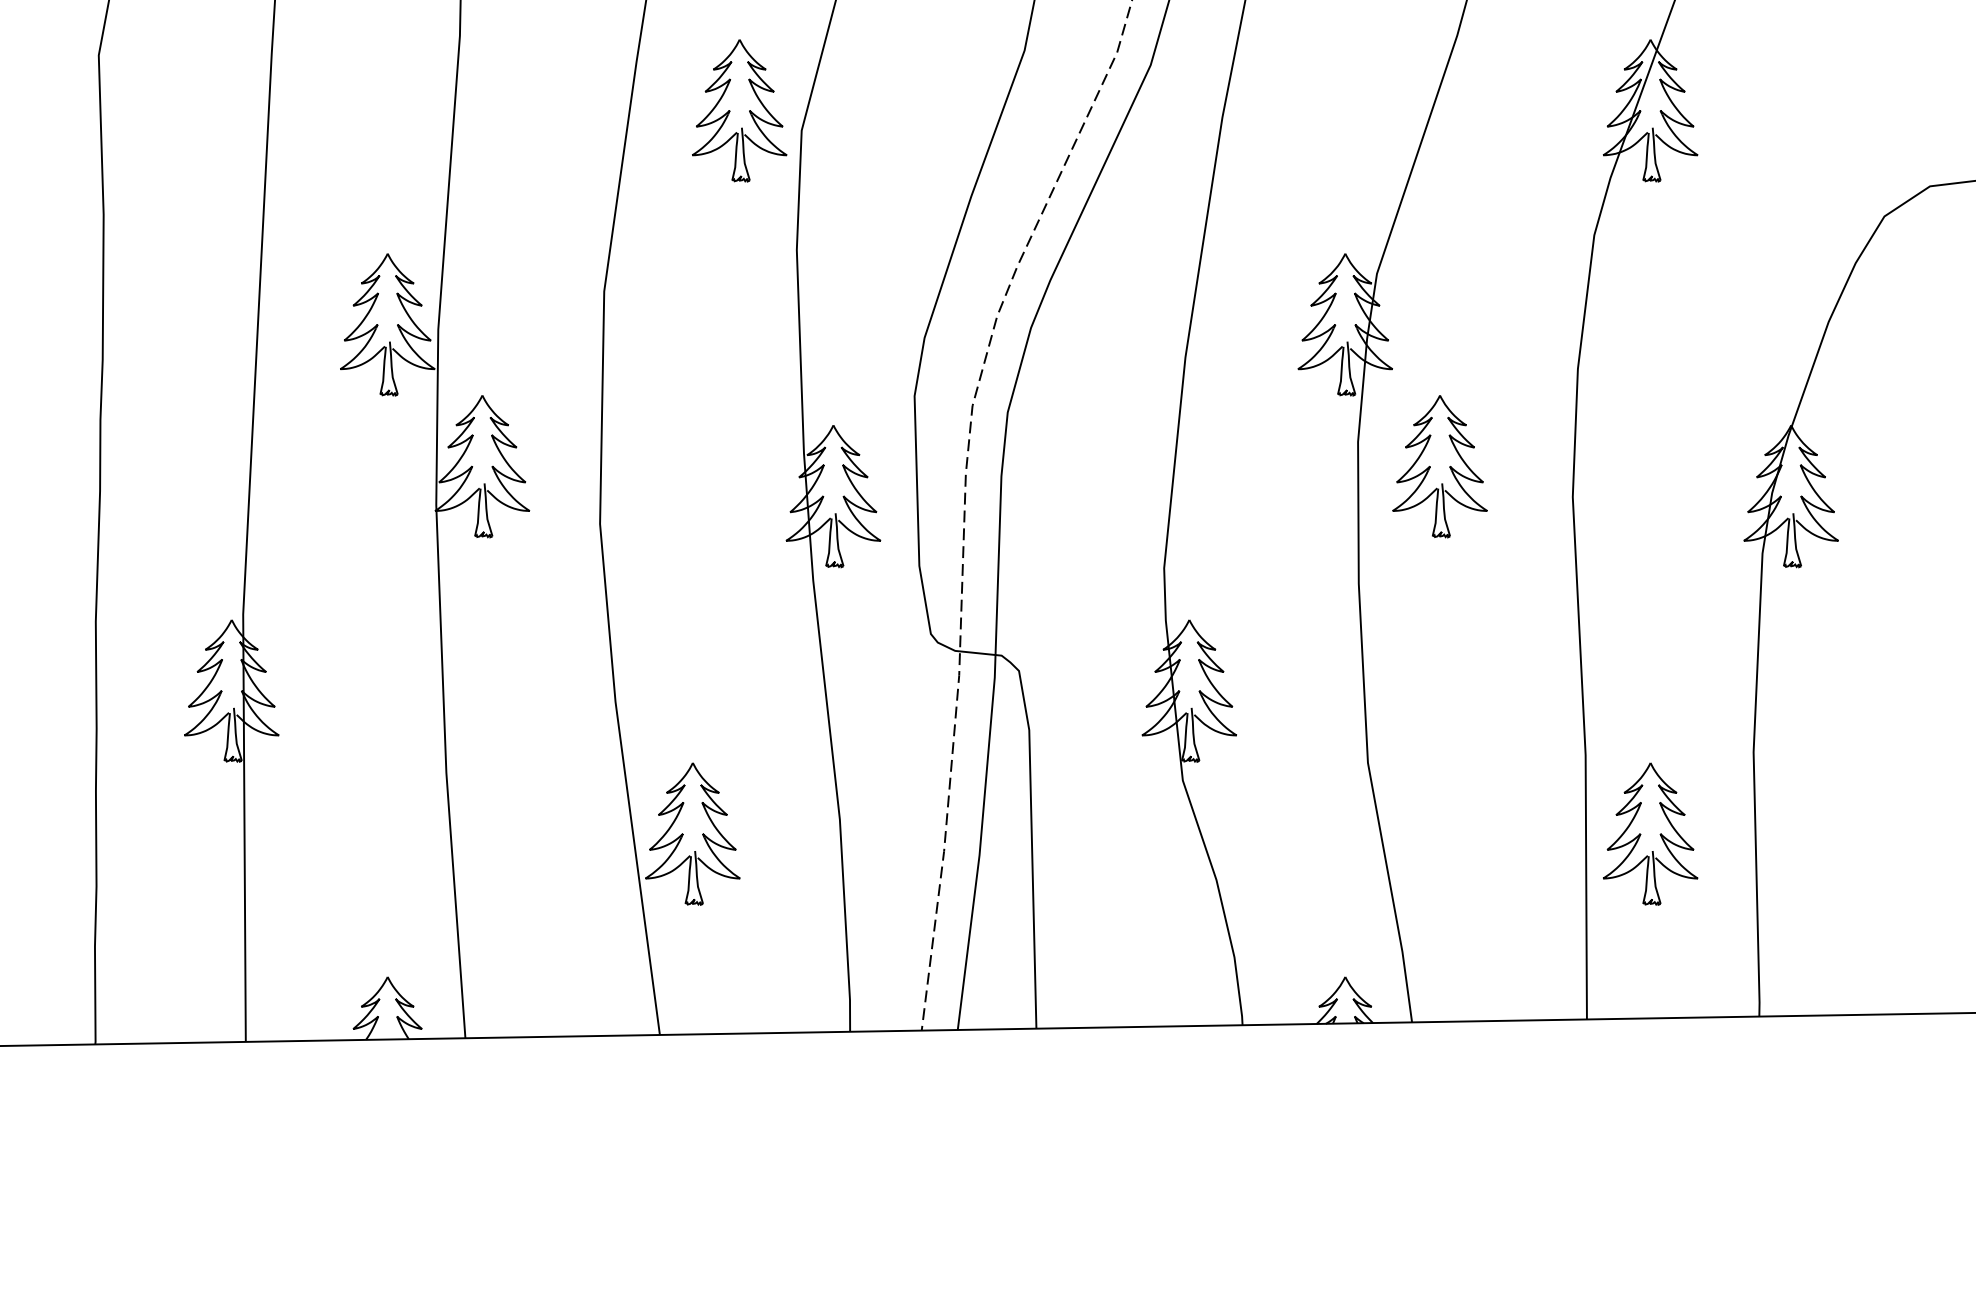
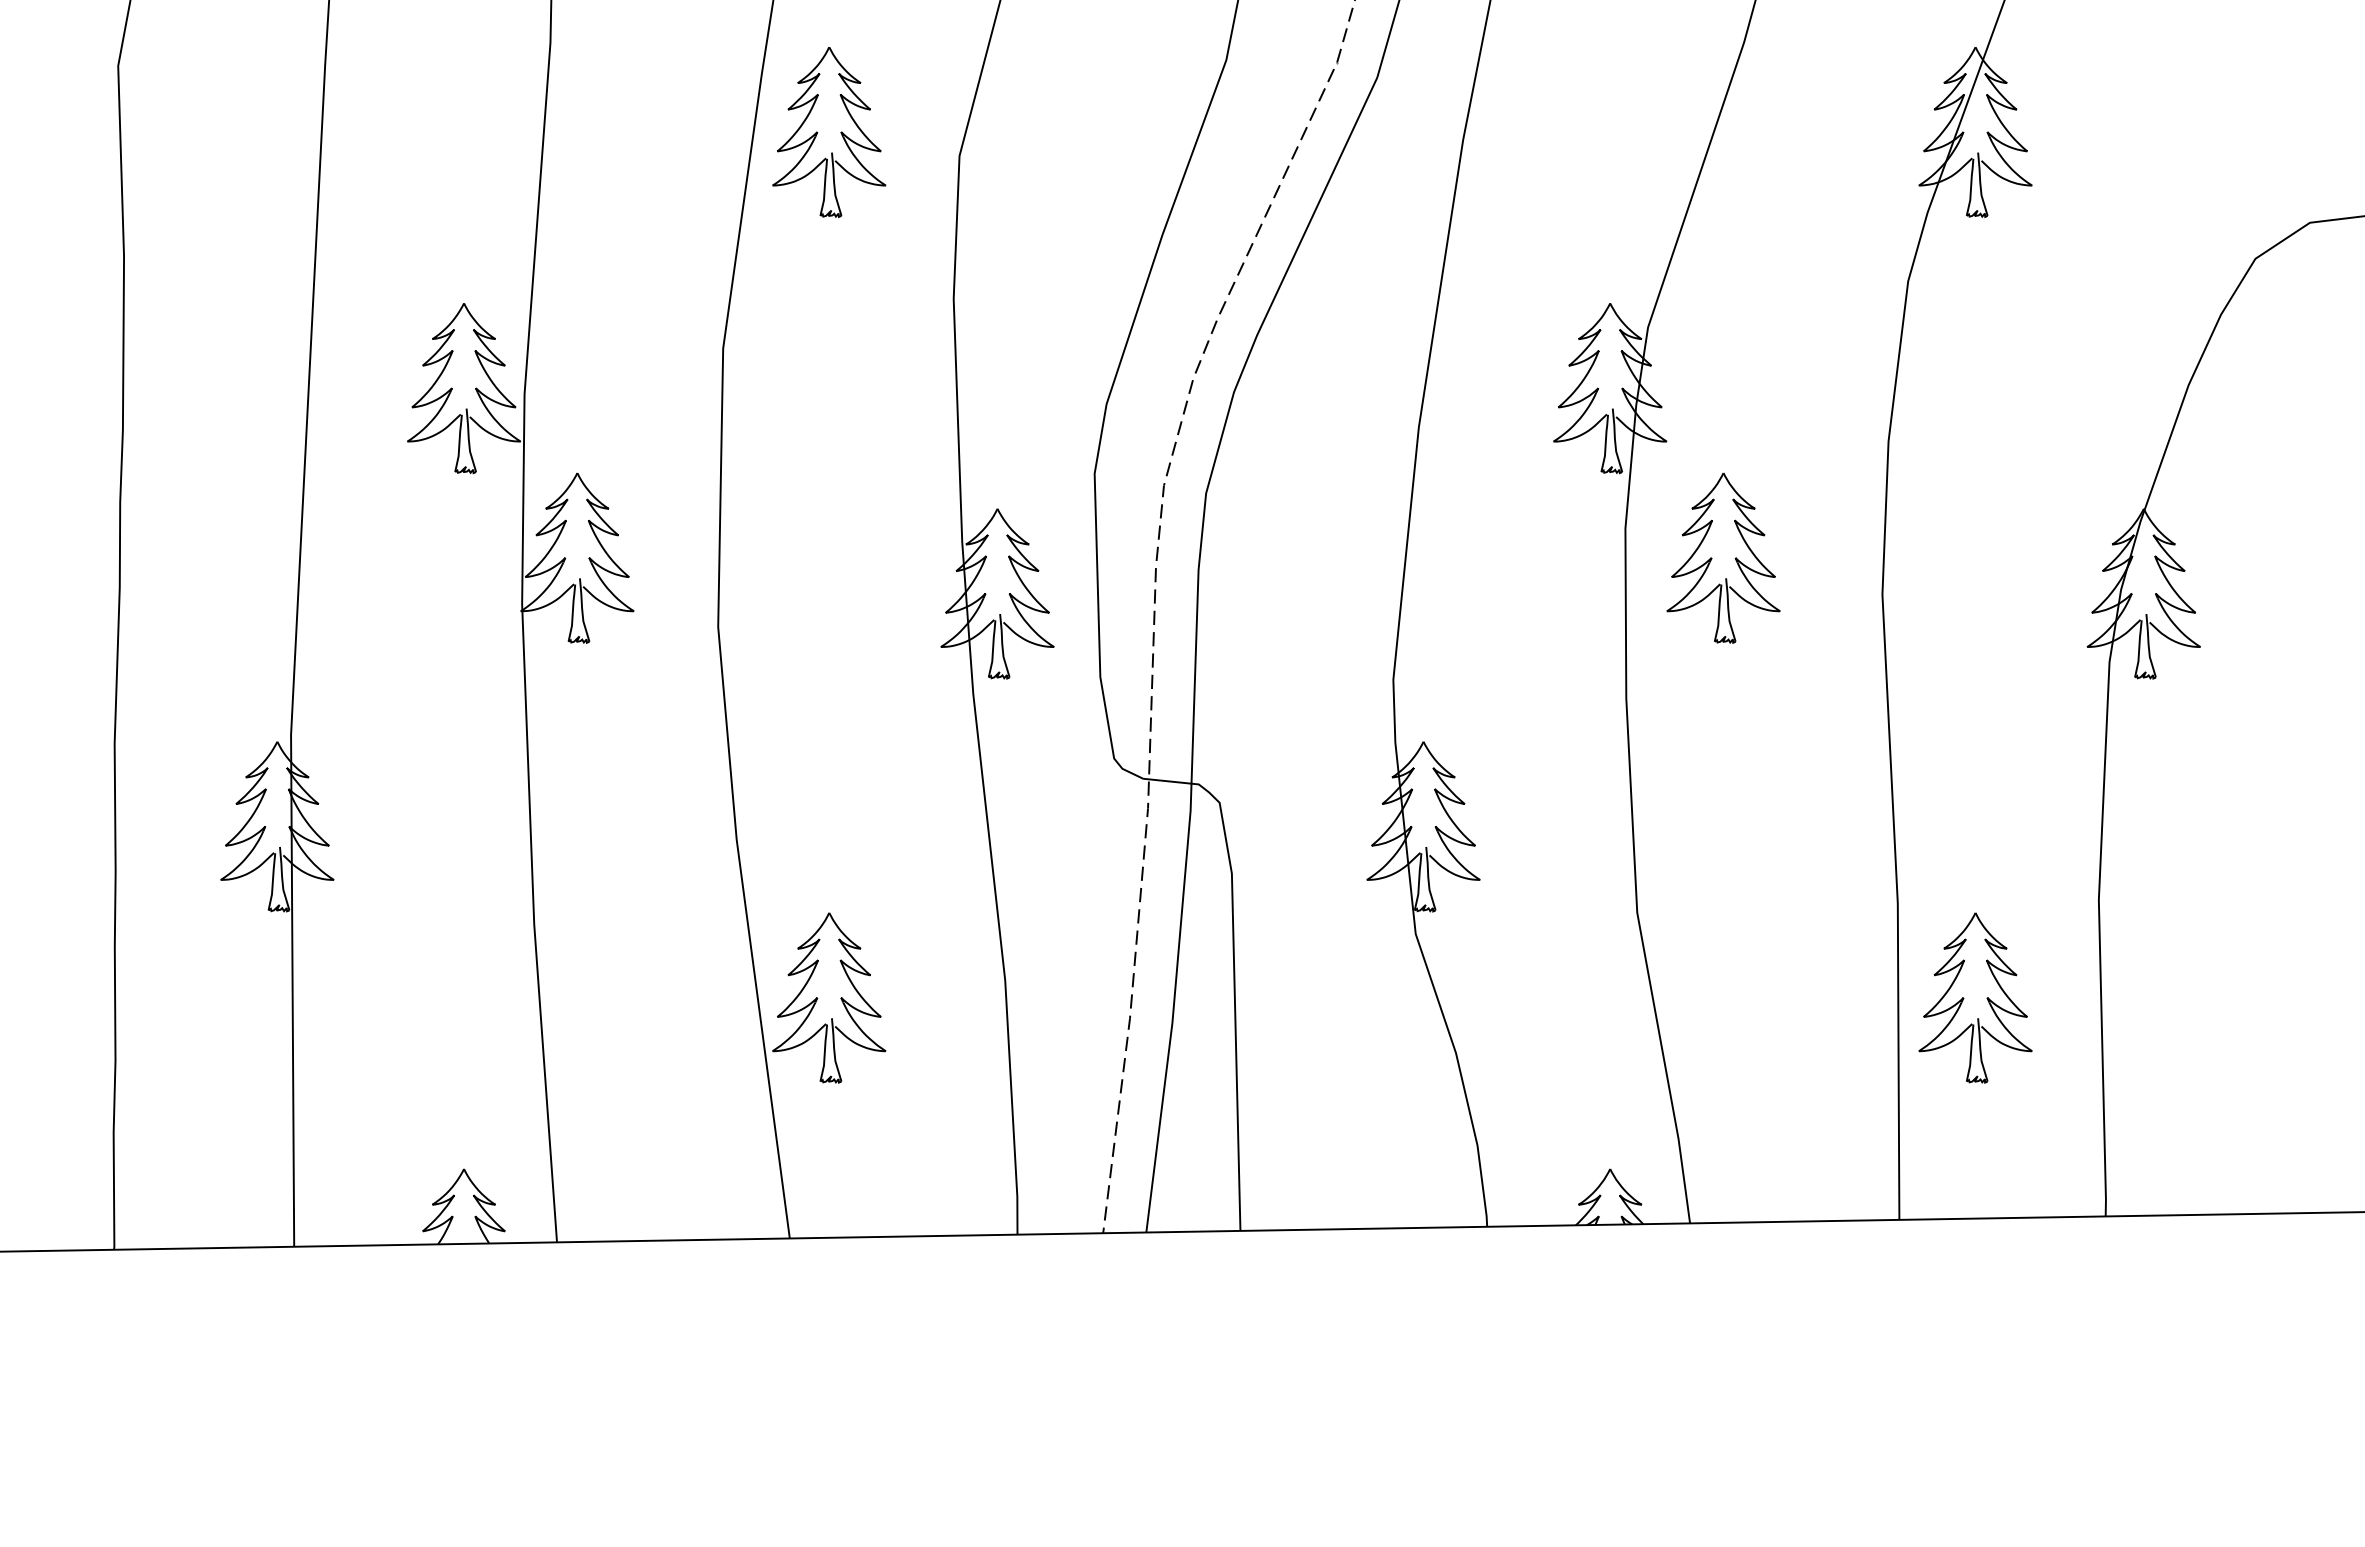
part: (739, 110) -> (829, 132), moved

